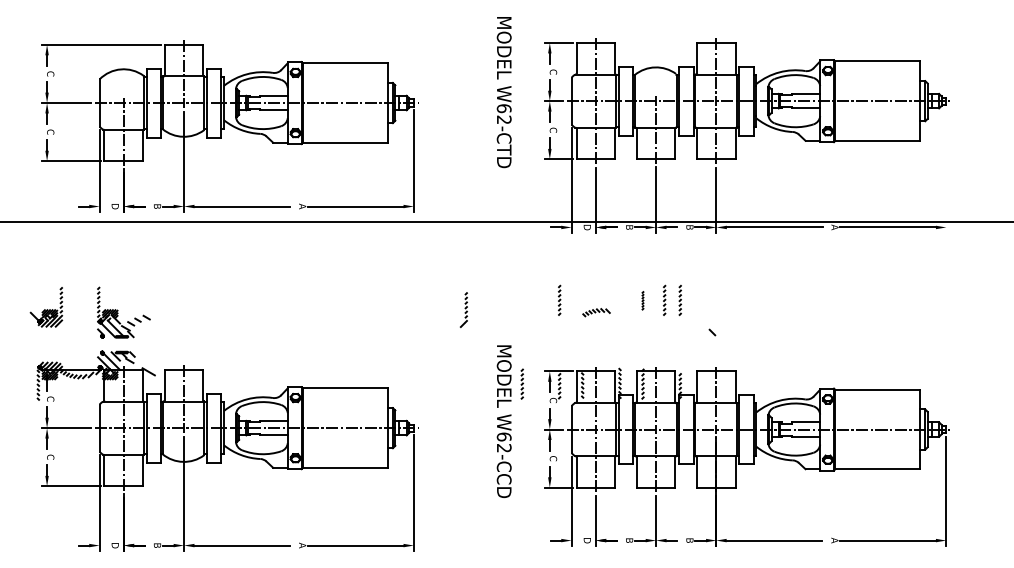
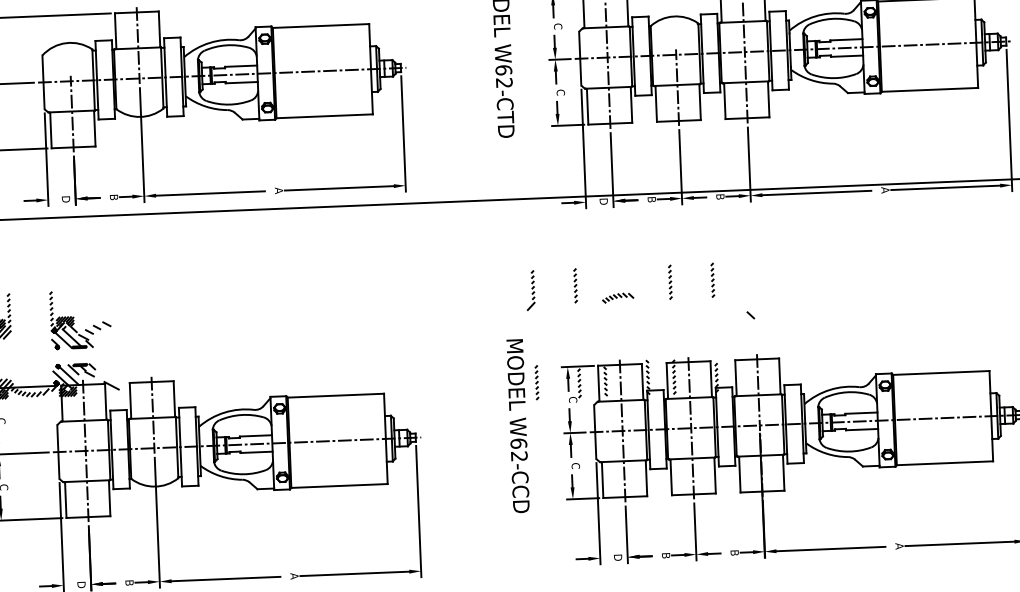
line: (946, 170) -> (1009, 120), added
part: (664, 299) -> (694, 279), removed
part: (642, 300) -> (669, 282), size x1.67
part: (463, 309) -> (530, 290), moved

